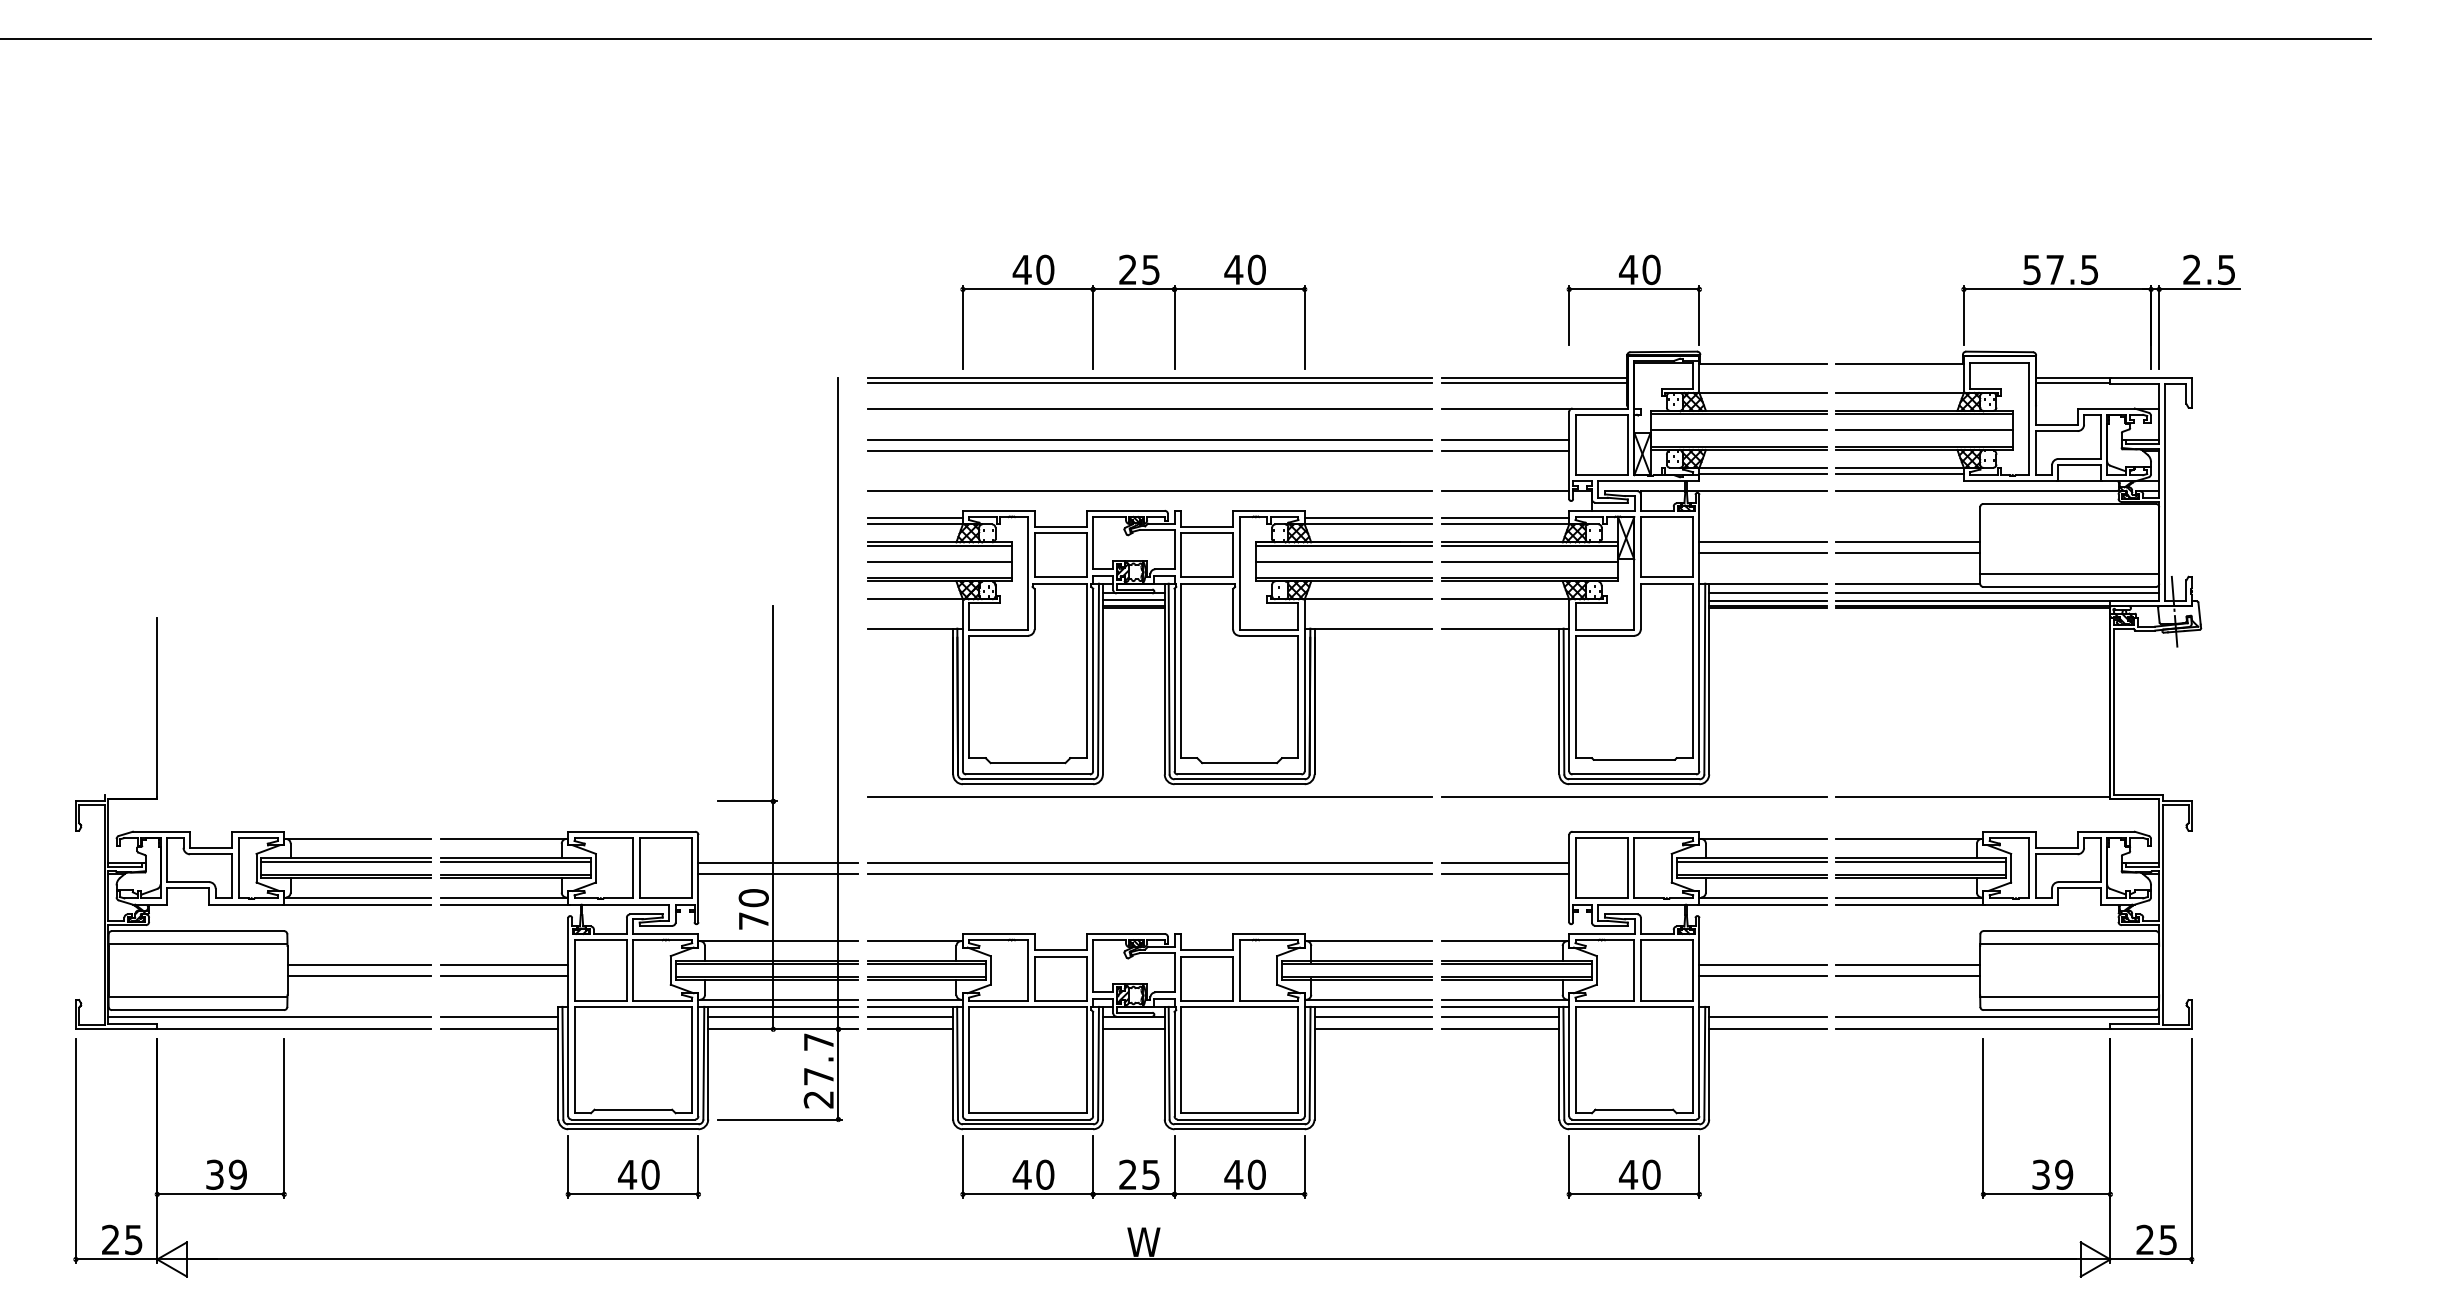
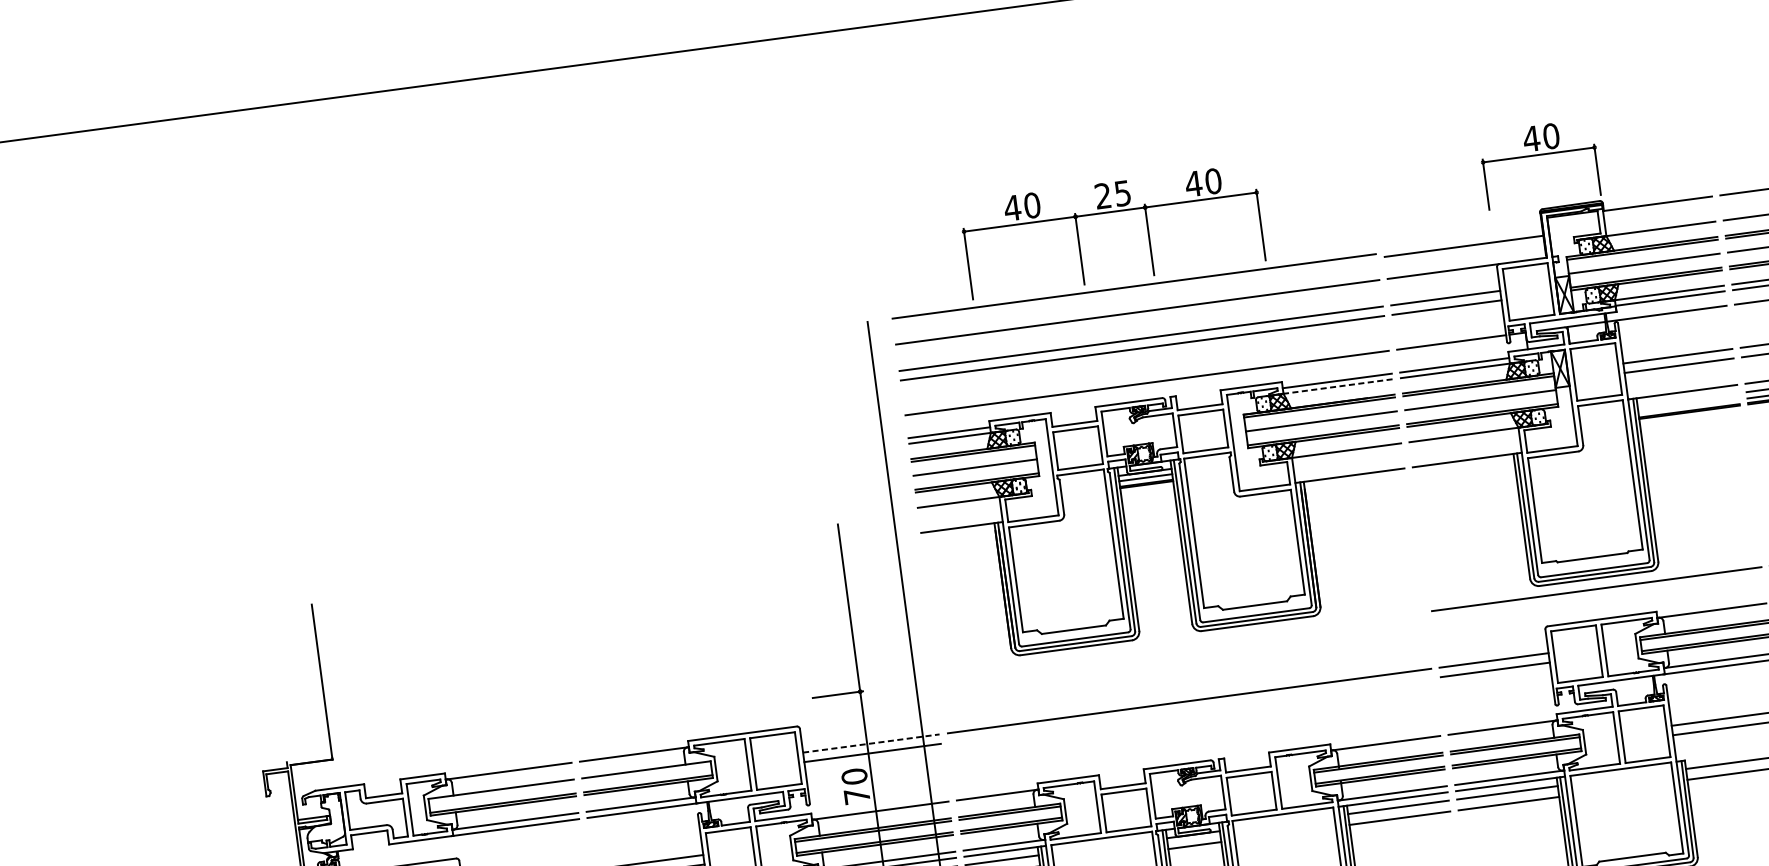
line: (1534, 378) -> (1463, 242), removed
line: (1149, 382) -> (1134, 290), removed
line: (1367, 524) -> (1337, 386), solid -> dashed
line: (1767, 593) -> (1687, 400), removed
line: (1767, 600) -> (1688, 406), removed
line: (1149, 796) -> (1181, 644), removed
line: (346, 861) -> (501, 791), removed
line: (515, 861) -> (646, 772), removed
line: (778, 862) -> (871, 743), solid -> dashed
line: (1149, 873) -> (1190, 710), removed

